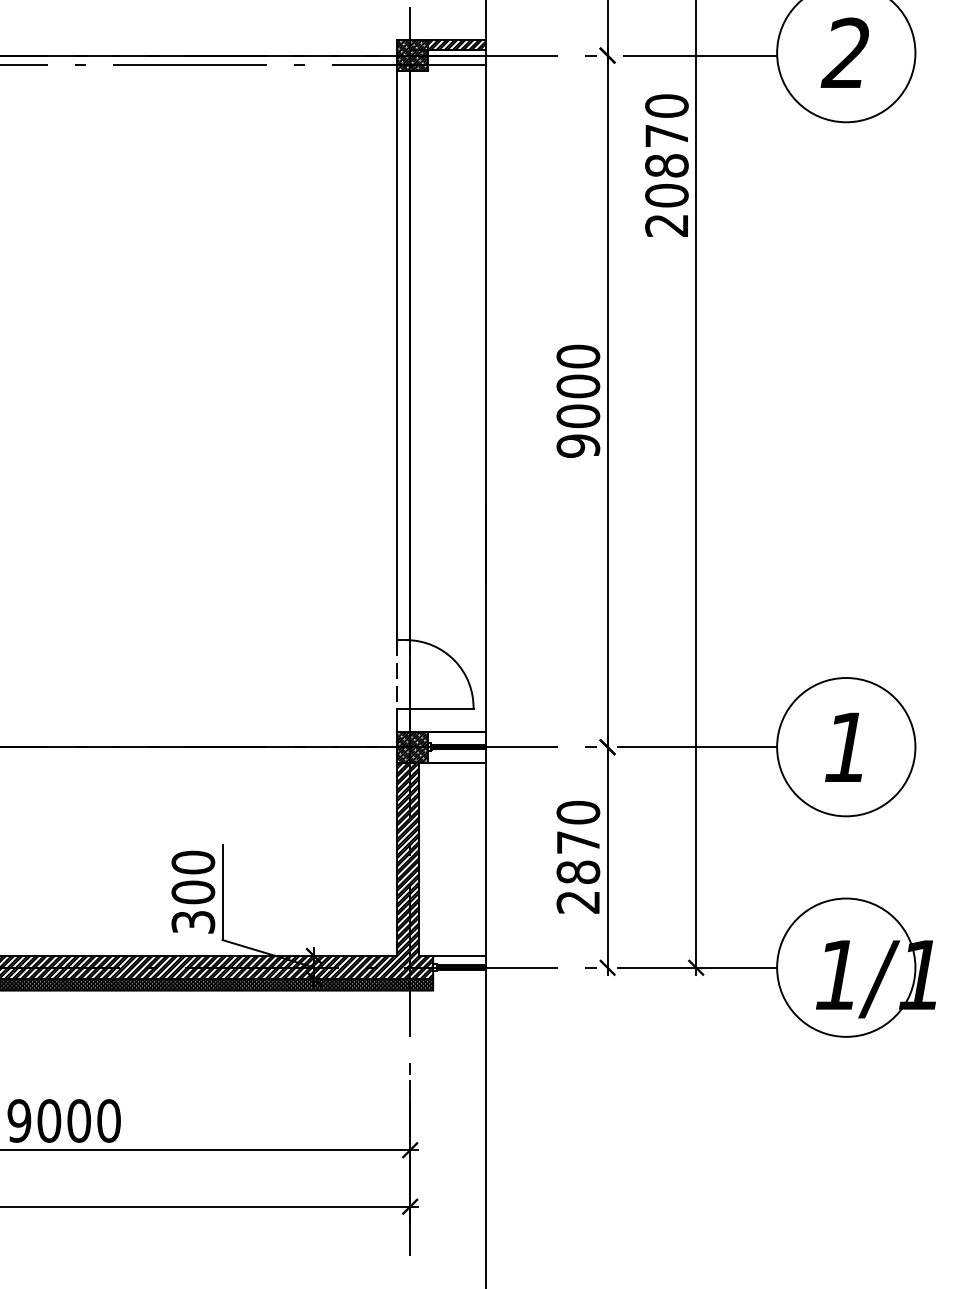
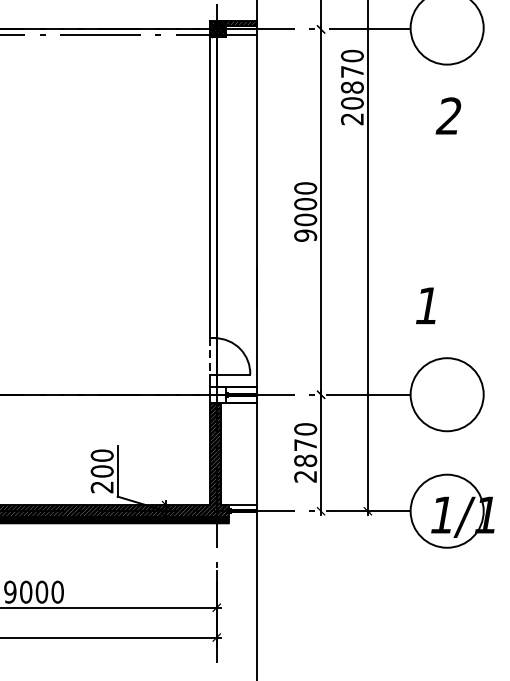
text: (845, 51) -> (448, 115), moved
hatch: (411, 746) -> (217, 394), removed
text: (843, 746) -> (425, 305), moved
text: (193, 922) -> (102, 487), 300 -> 200

